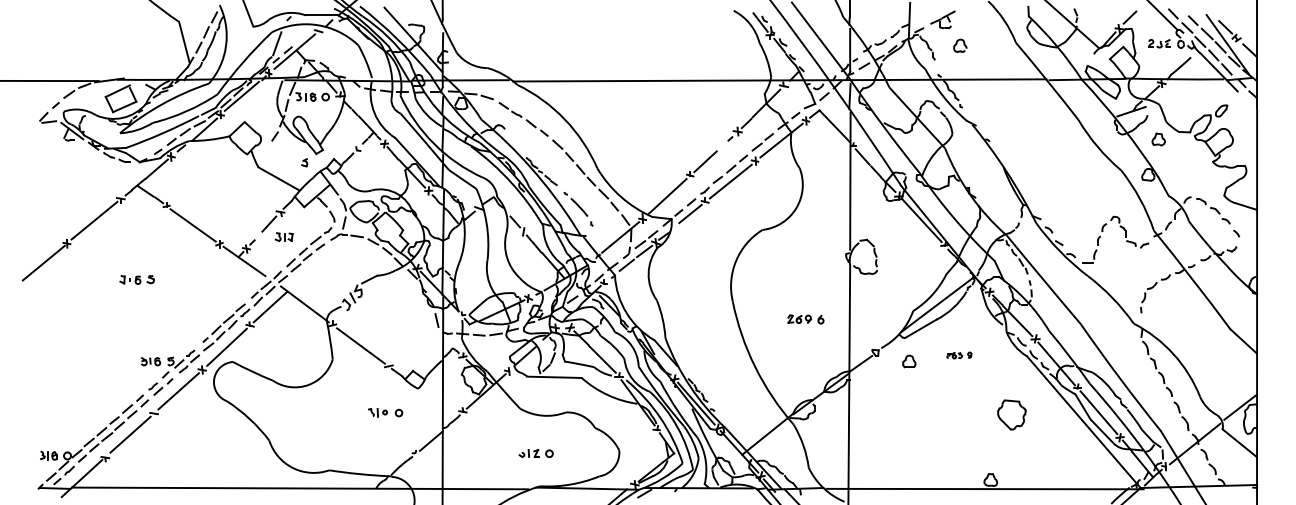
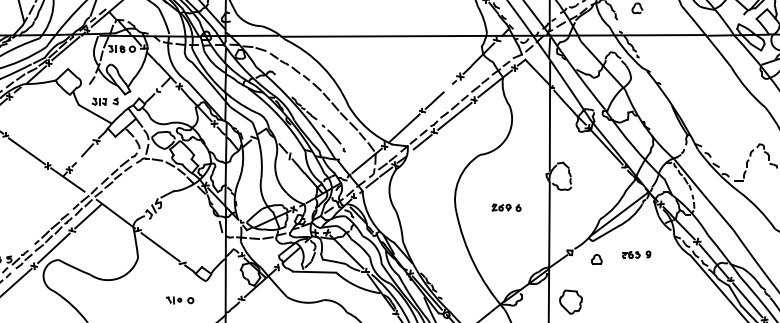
part: (283, 236) -> (98, 101), moved
part: (805, 319) -> (506, 207), moved
part: (959, 355) -> (636, 254), size x1.43
part: (1011, 414) -> (570, 301), moved

